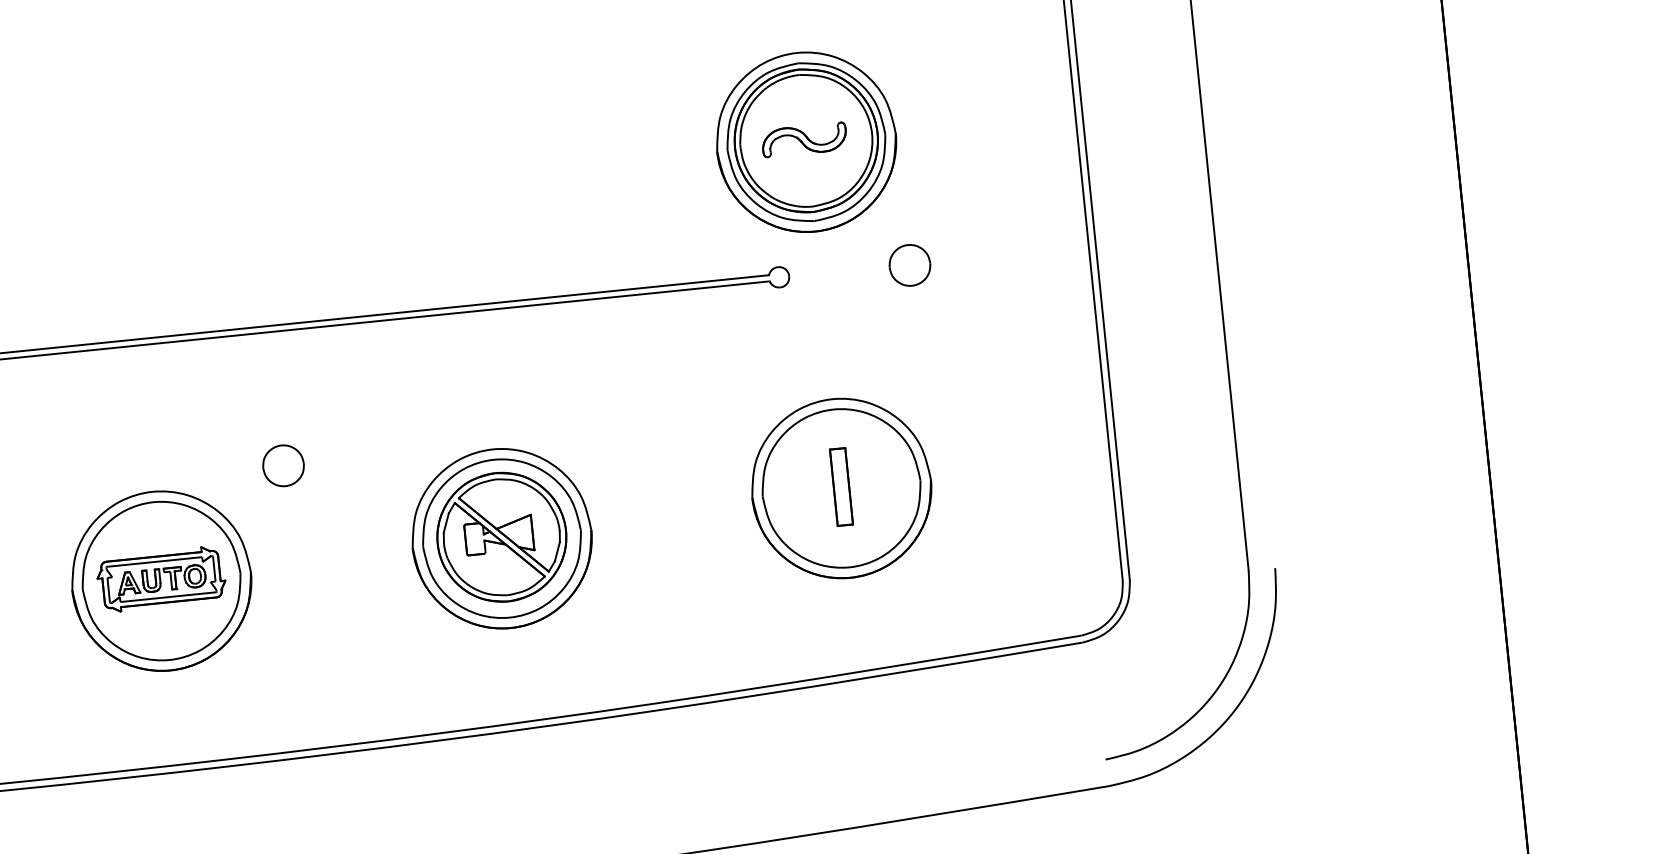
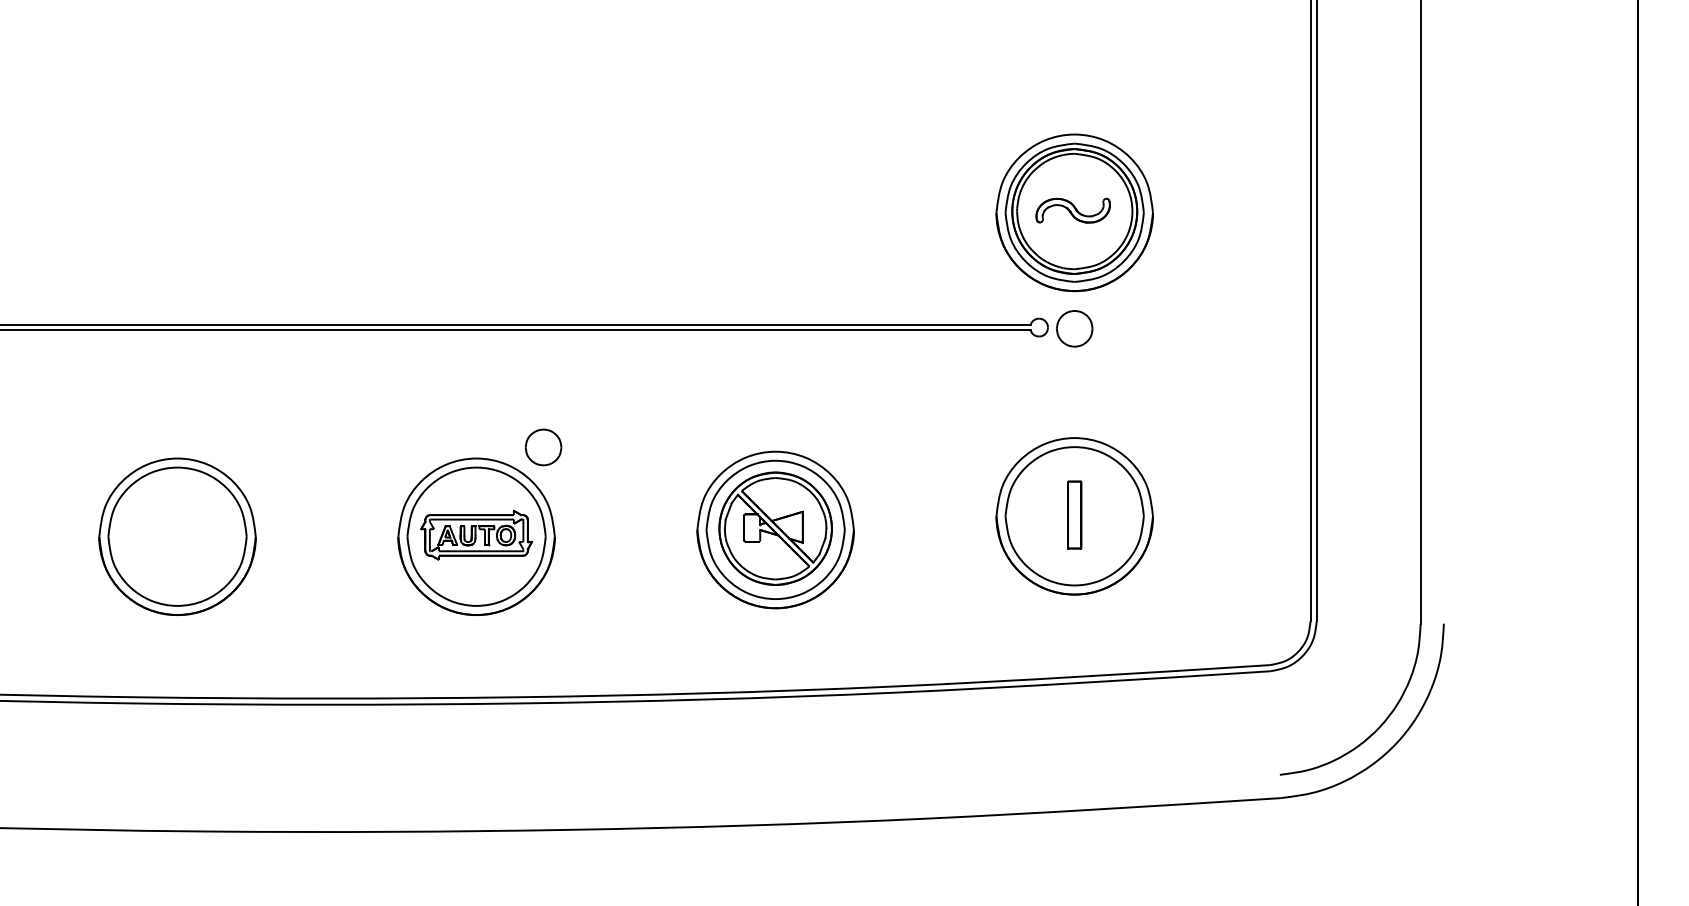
part: (909, 265) -> (1074, 328), moved
part: (283, 465) -> (543, 447), moved

